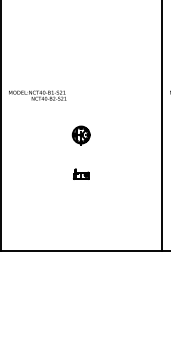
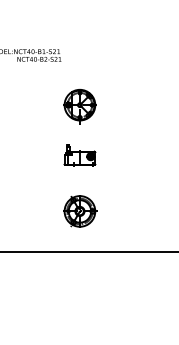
part: (81, 135) -> (80, 105), size x1.43
part: (81, 174) -> (80, 155), size x1.67
part: (81, 218) -> (80, 211), added

